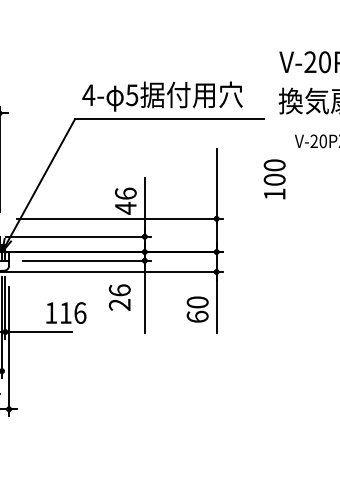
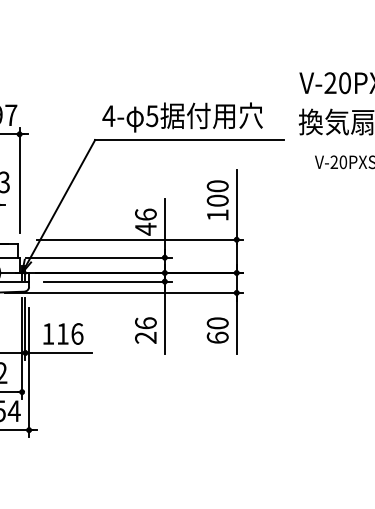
text: (274, 179) -> (217, 200), moved
text: (119, 297) -> (145, 330), moved
text: (66, 312) -> (63, 333), moved

